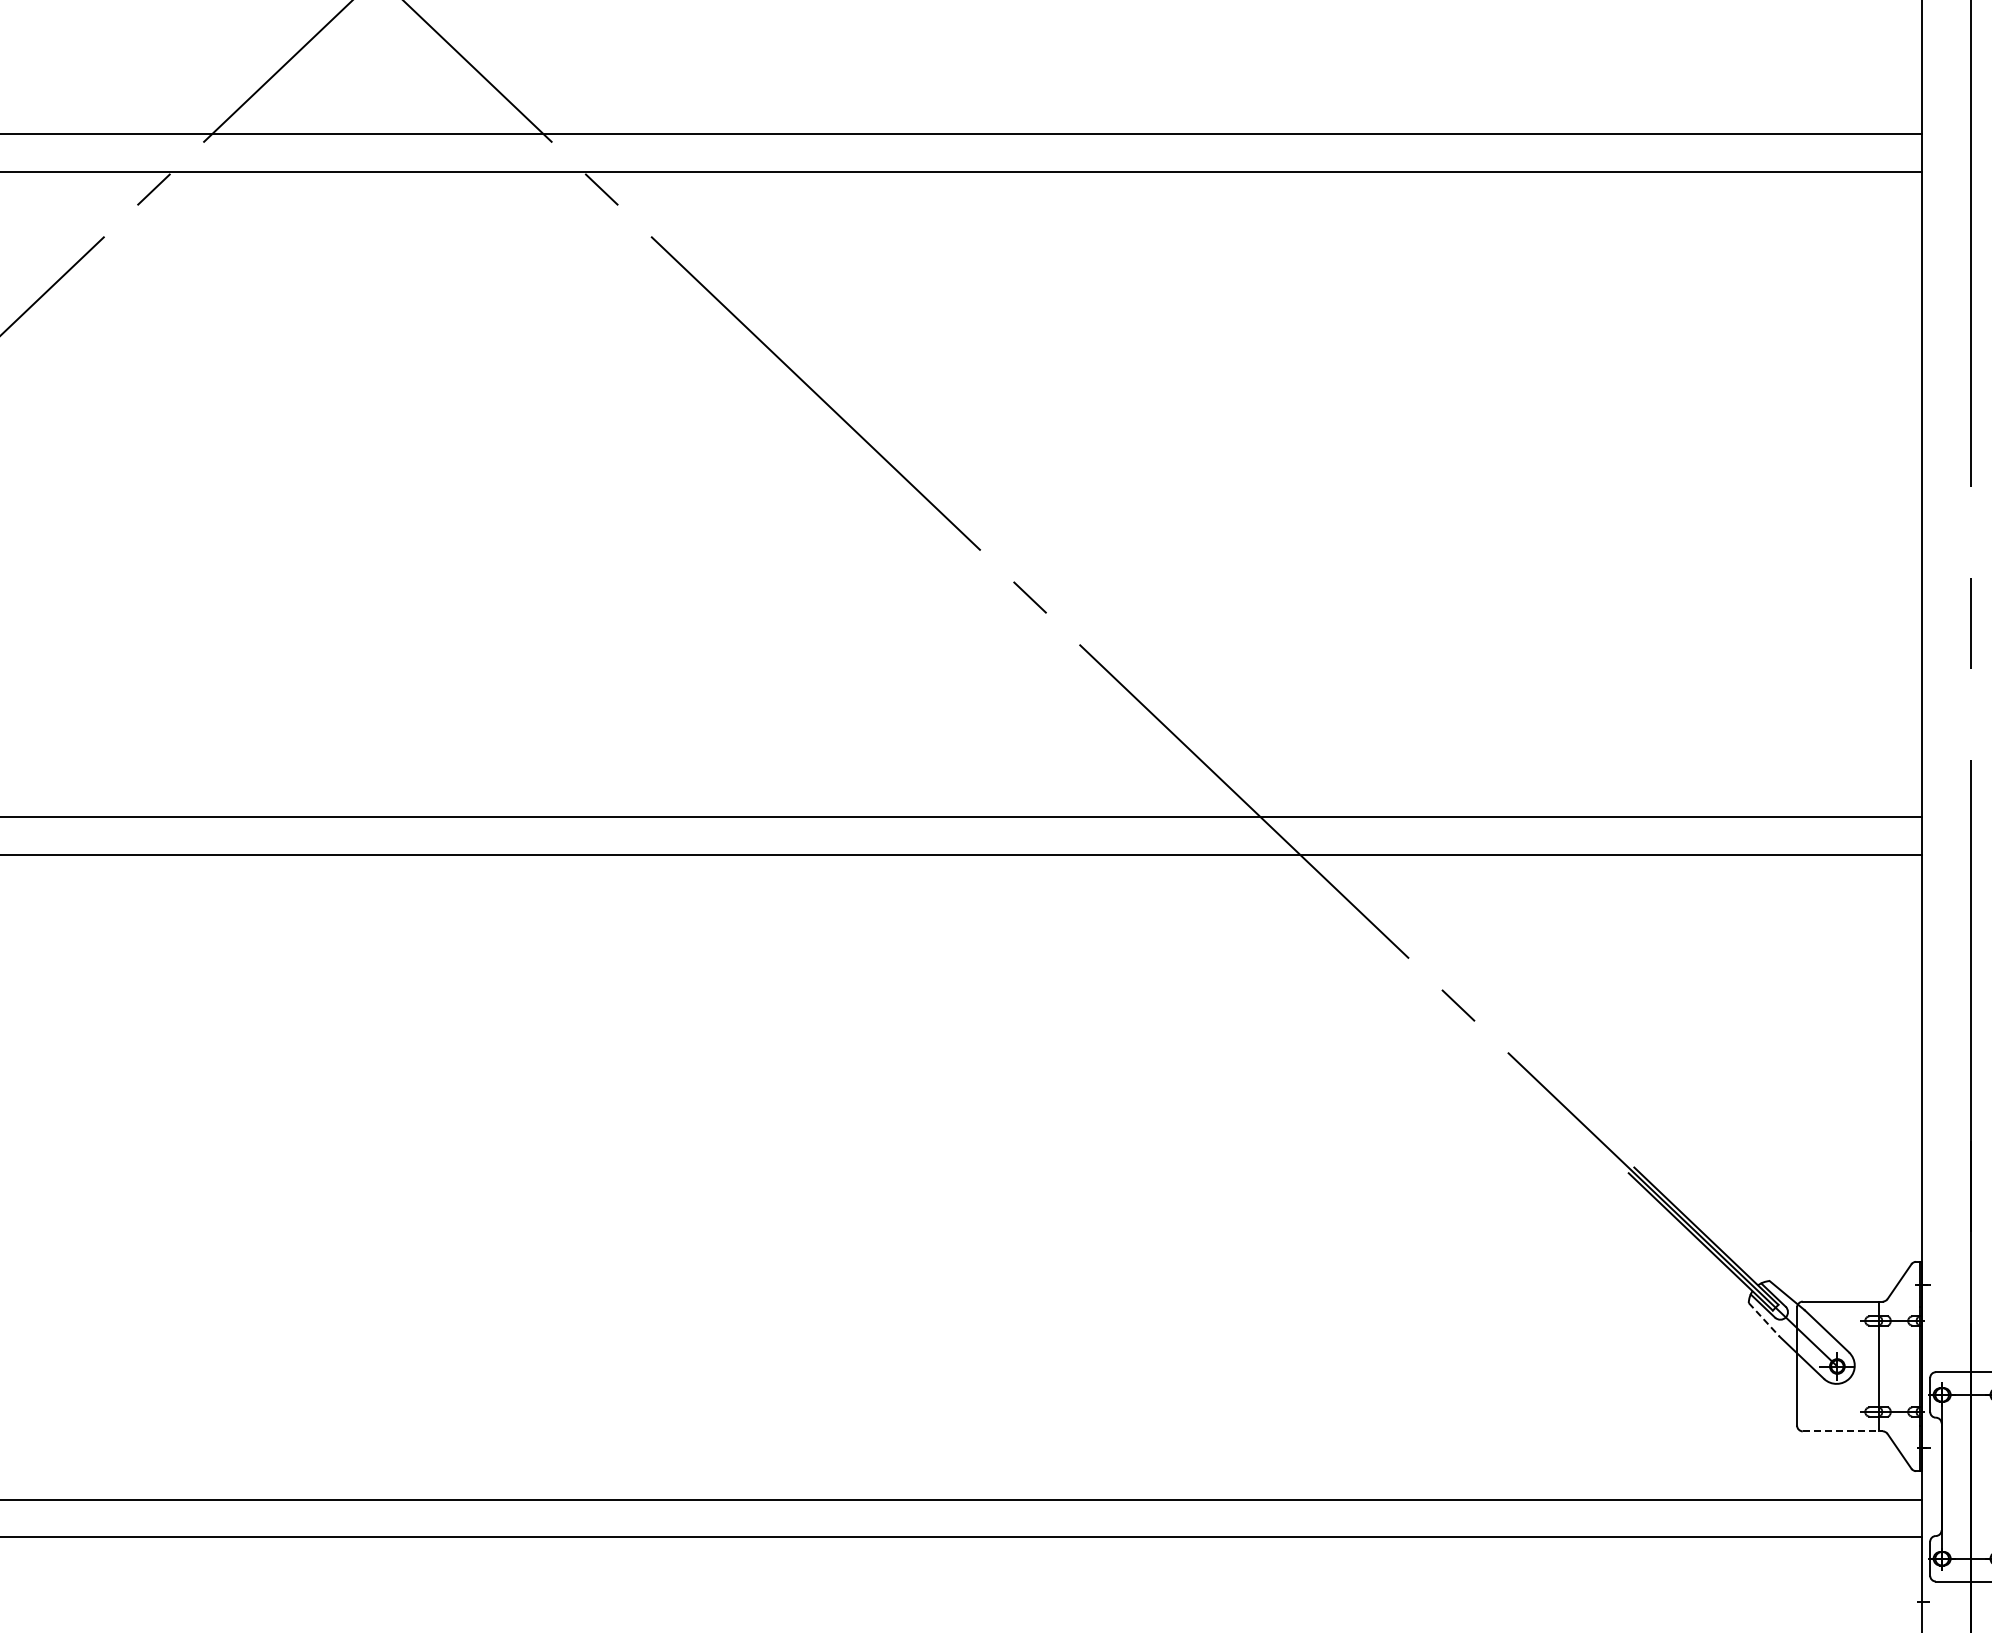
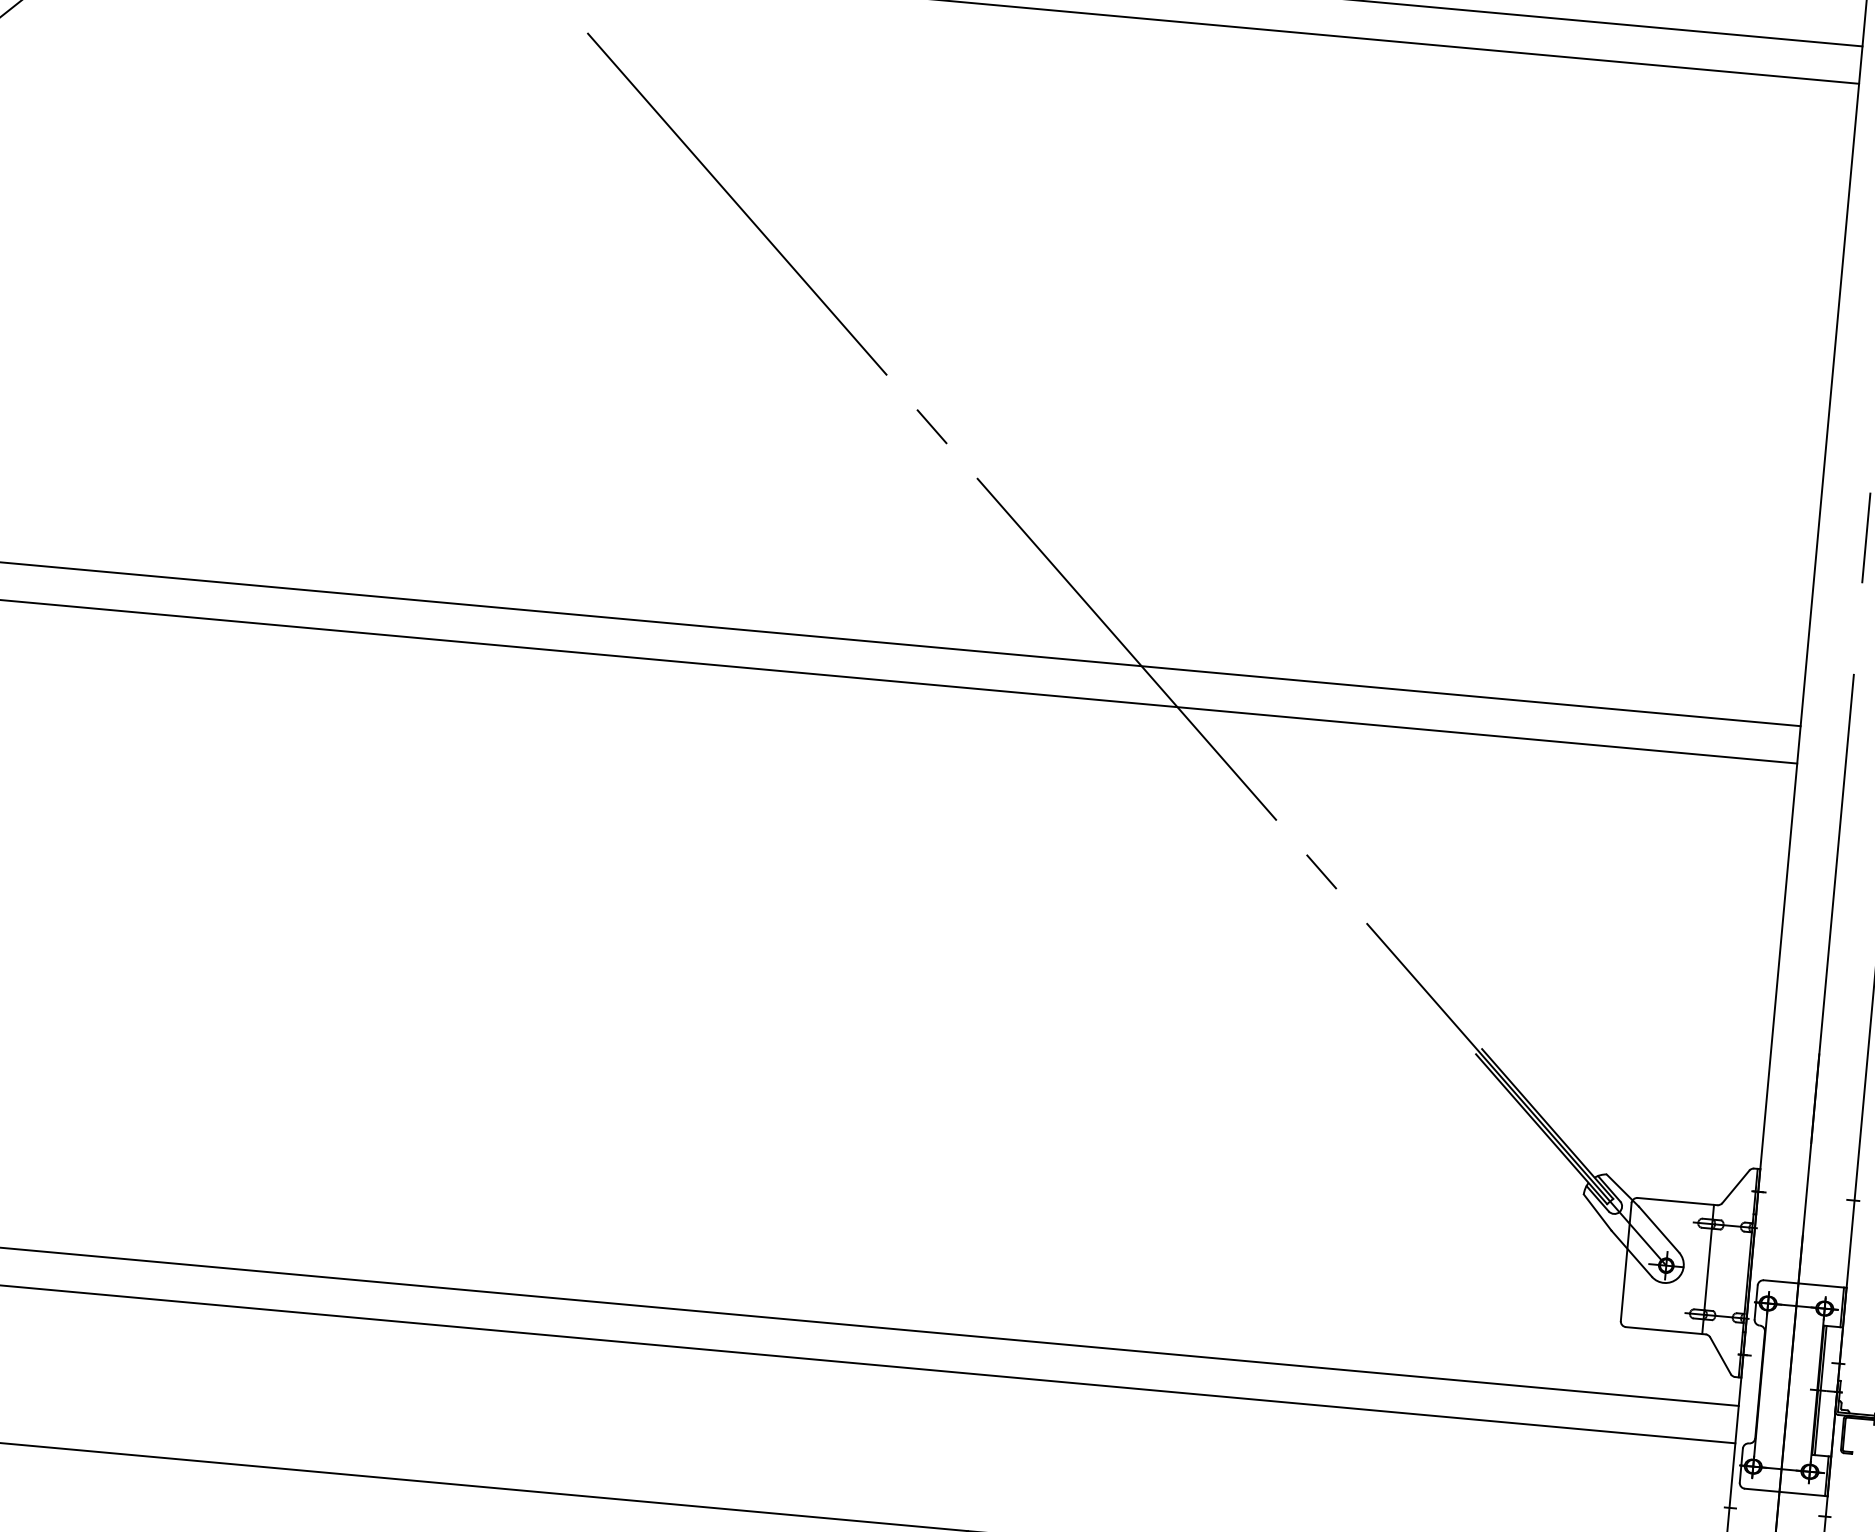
line: (1764, 1319) -> (1598, 1212), dashed -> solid
line: (1842, 1431) -> (1665, 1330), dashed -> solid

